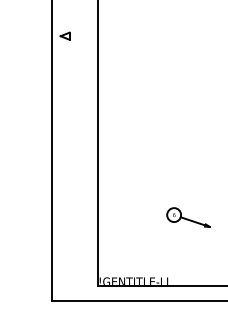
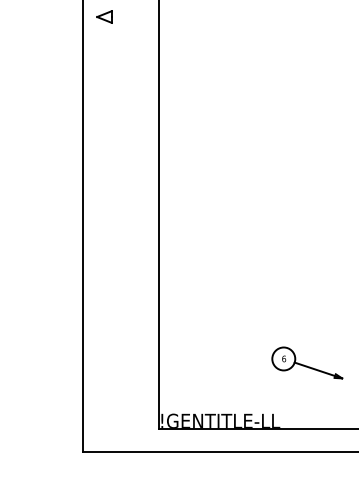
part: (188, 217) -> (307, 362), moved

